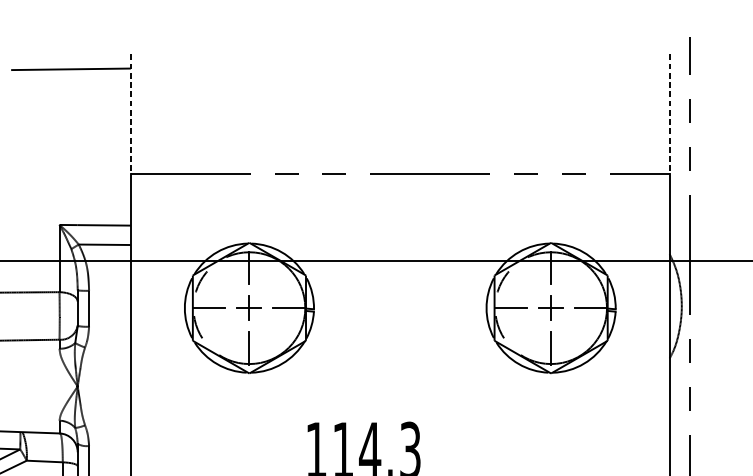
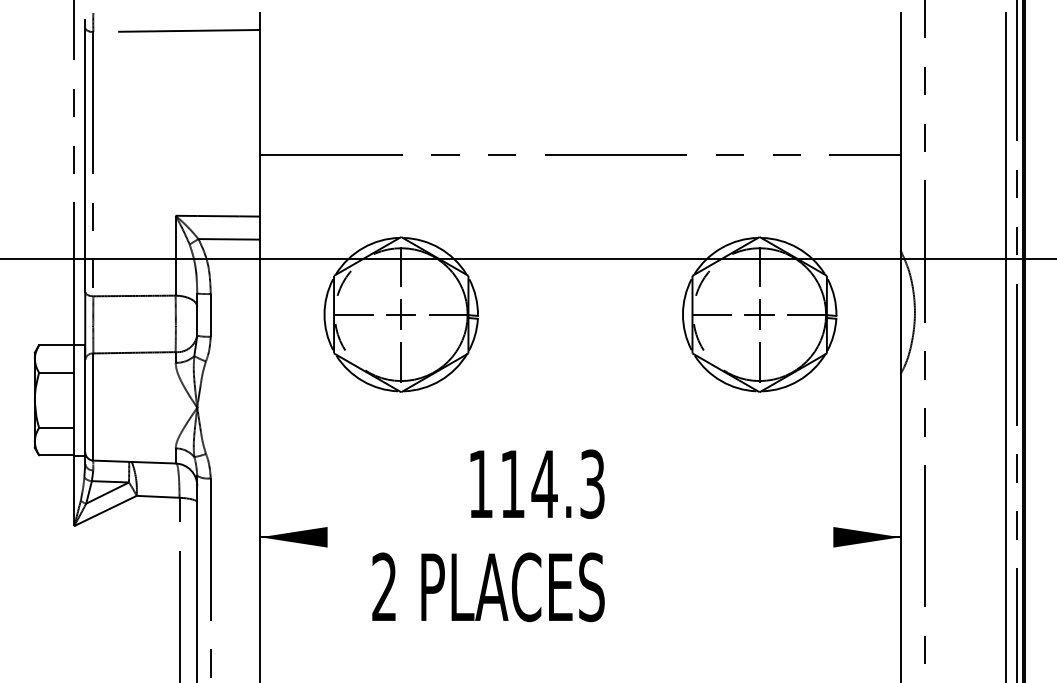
line: (130, 114) -> (260, 84), dashed -> solid
line: (669, 114) -> (900, 84), dashed -> solid

